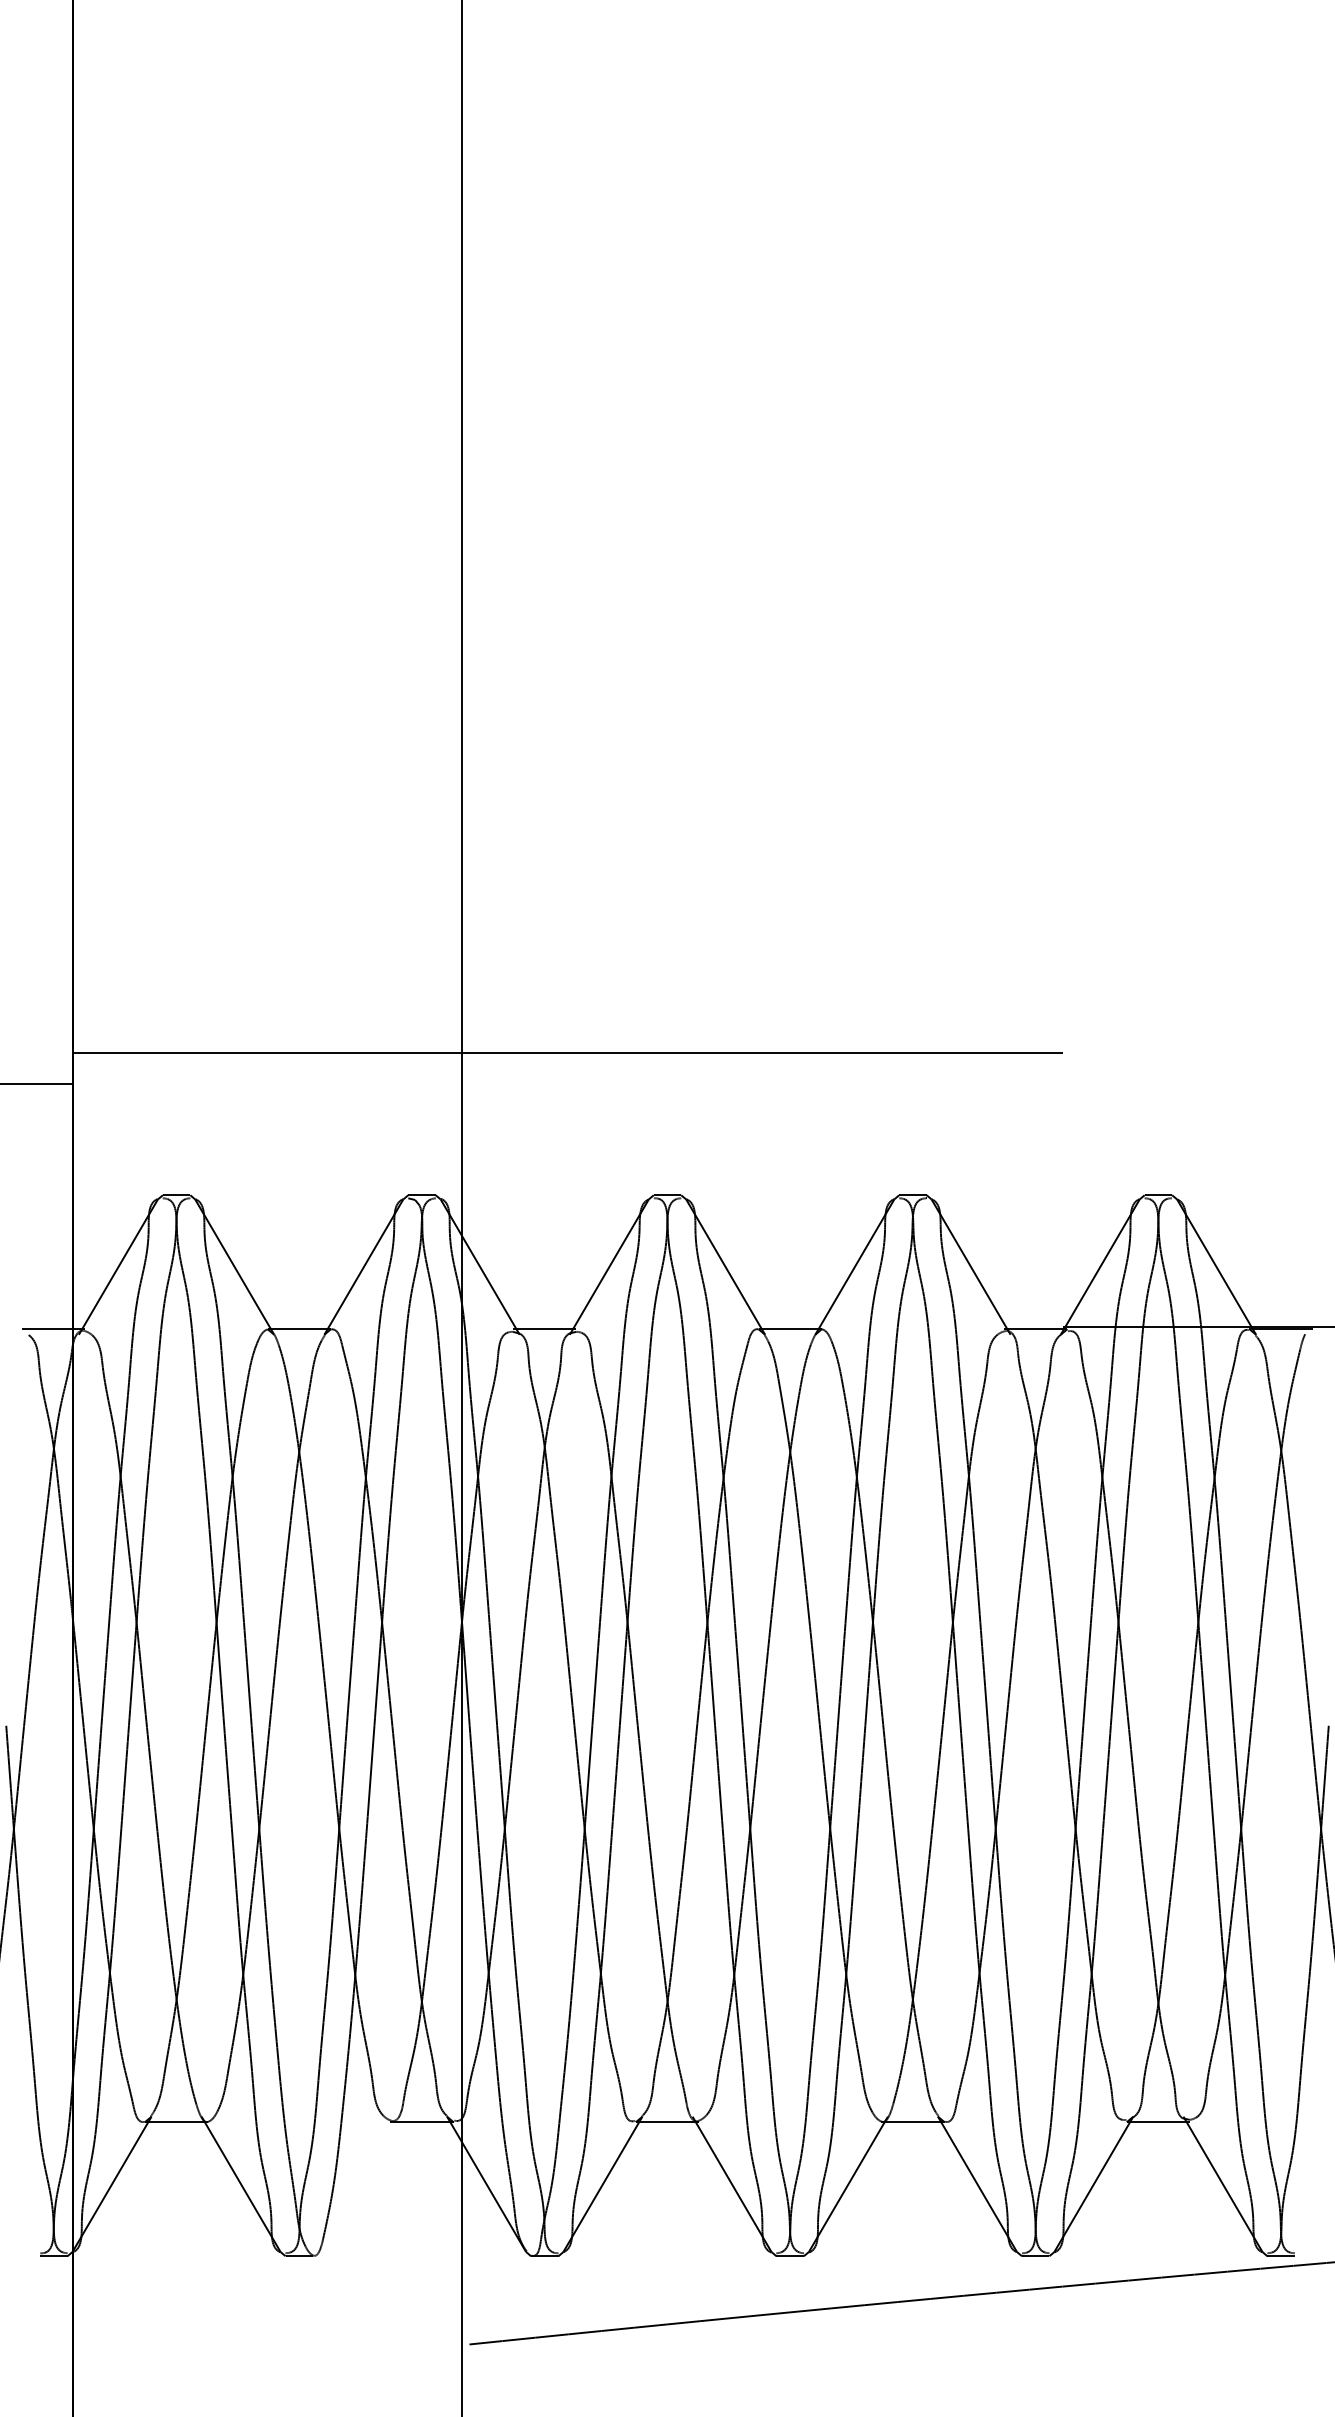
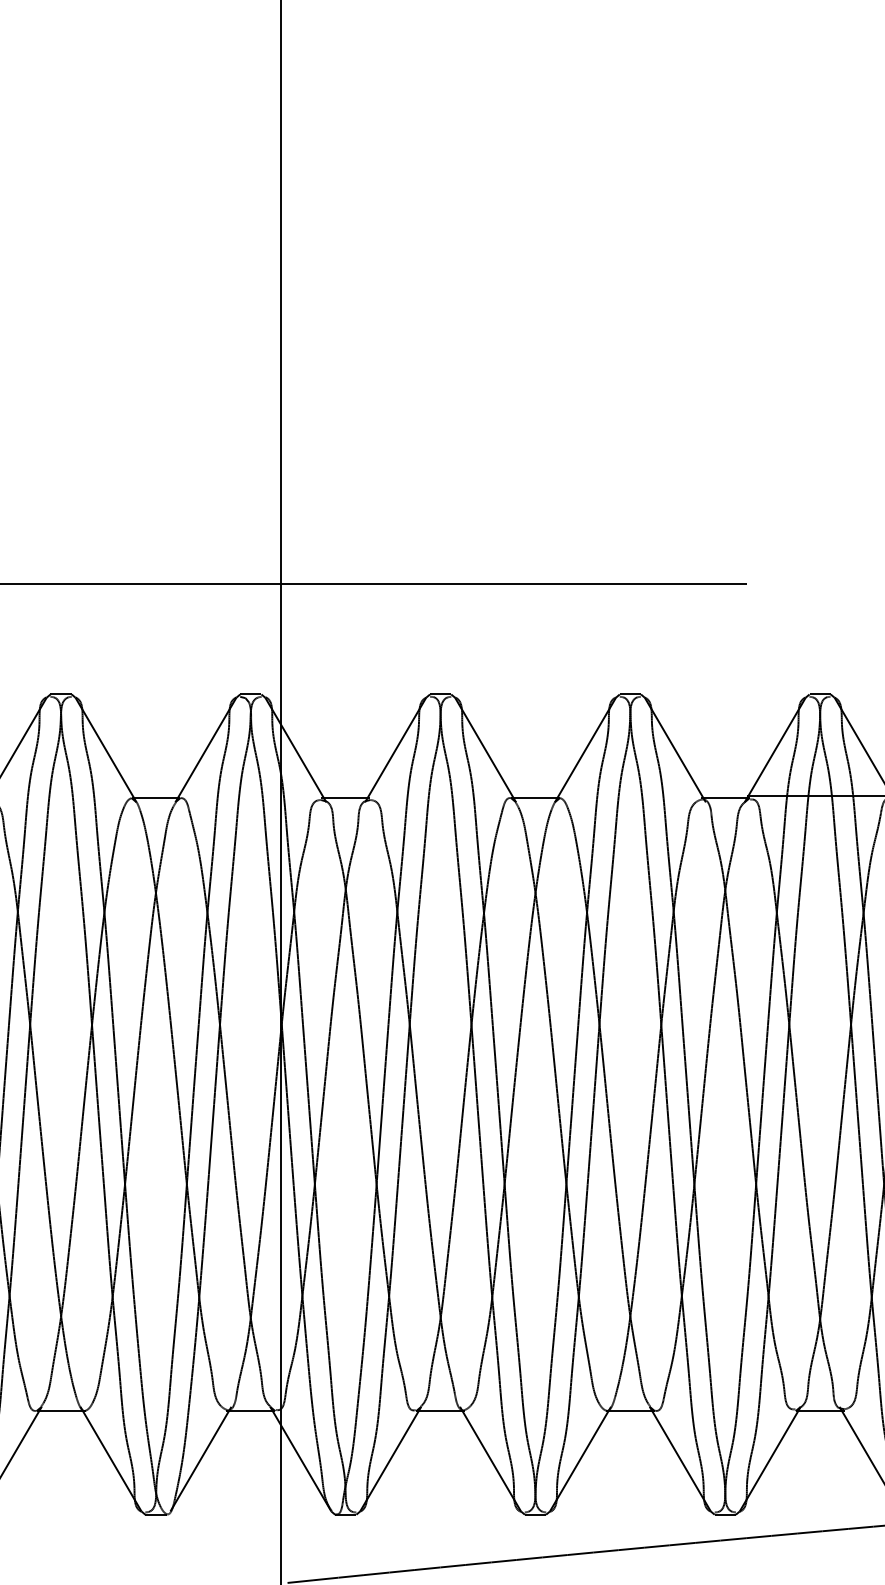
line: (357, 2183) -> (200, 1458), added

